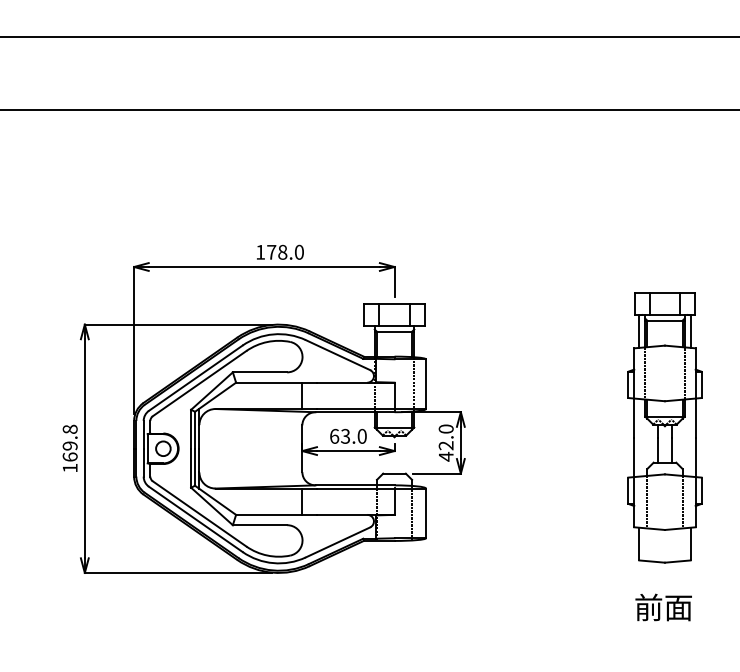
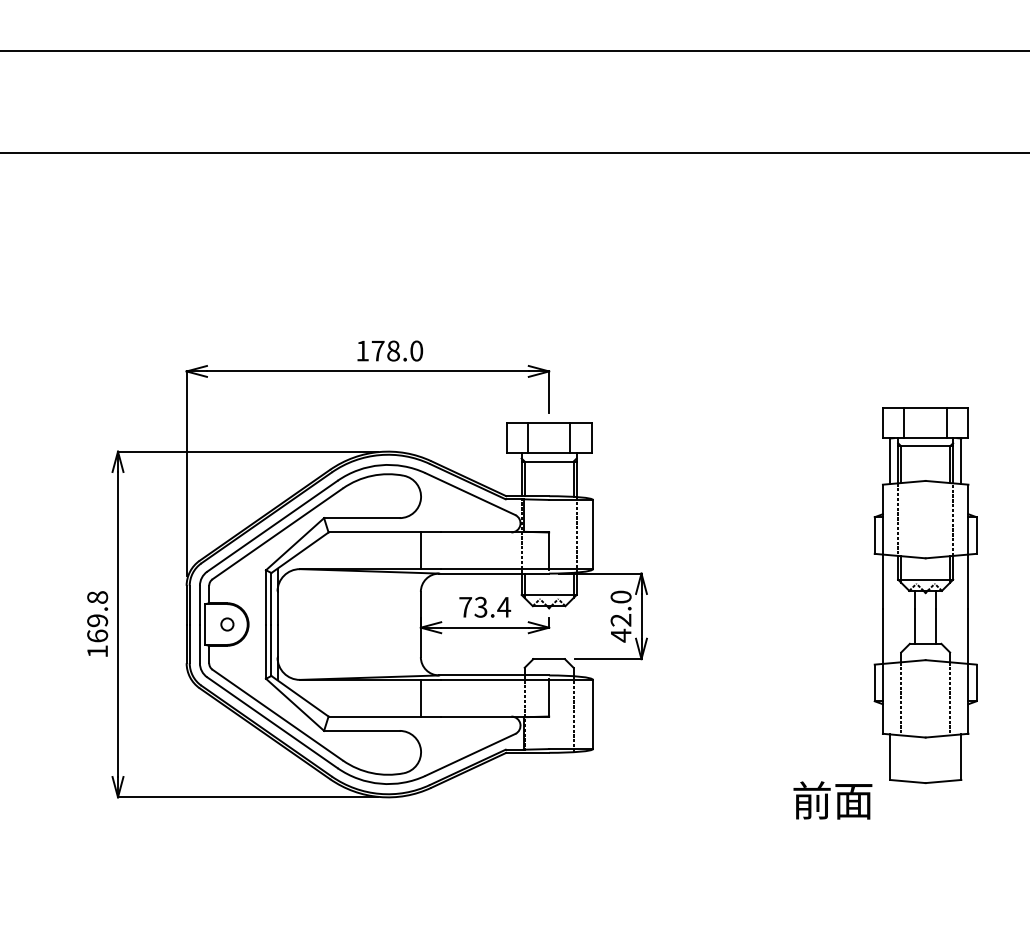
text: (348, 435) -> (485, 606), 63.0 -> 73.4
circle: (163, 448) -> (227, 624), size x0.6
text: (663, 607) -> (832, 800), moved

